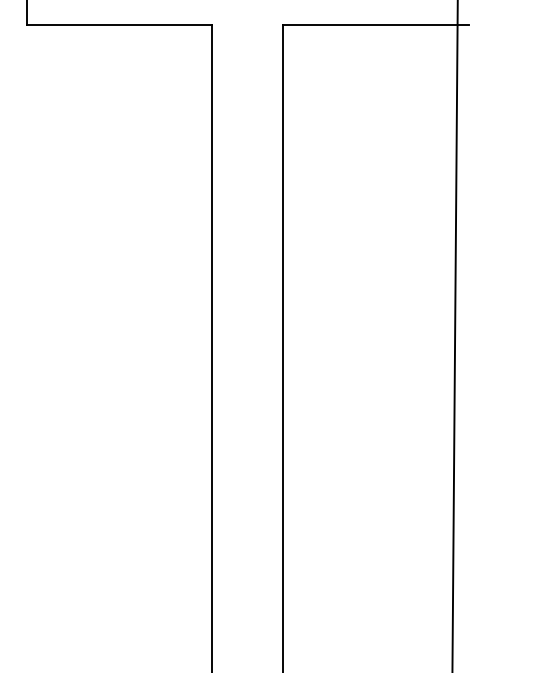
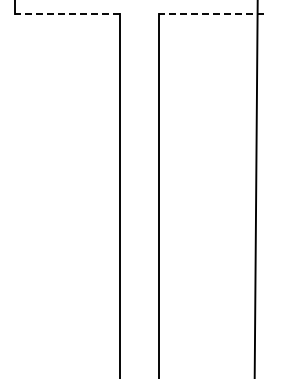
line: (118, 24) -> (66, 13), solid -> dashed
line: (375, 24) -> (211, 13), solid -> dashed

